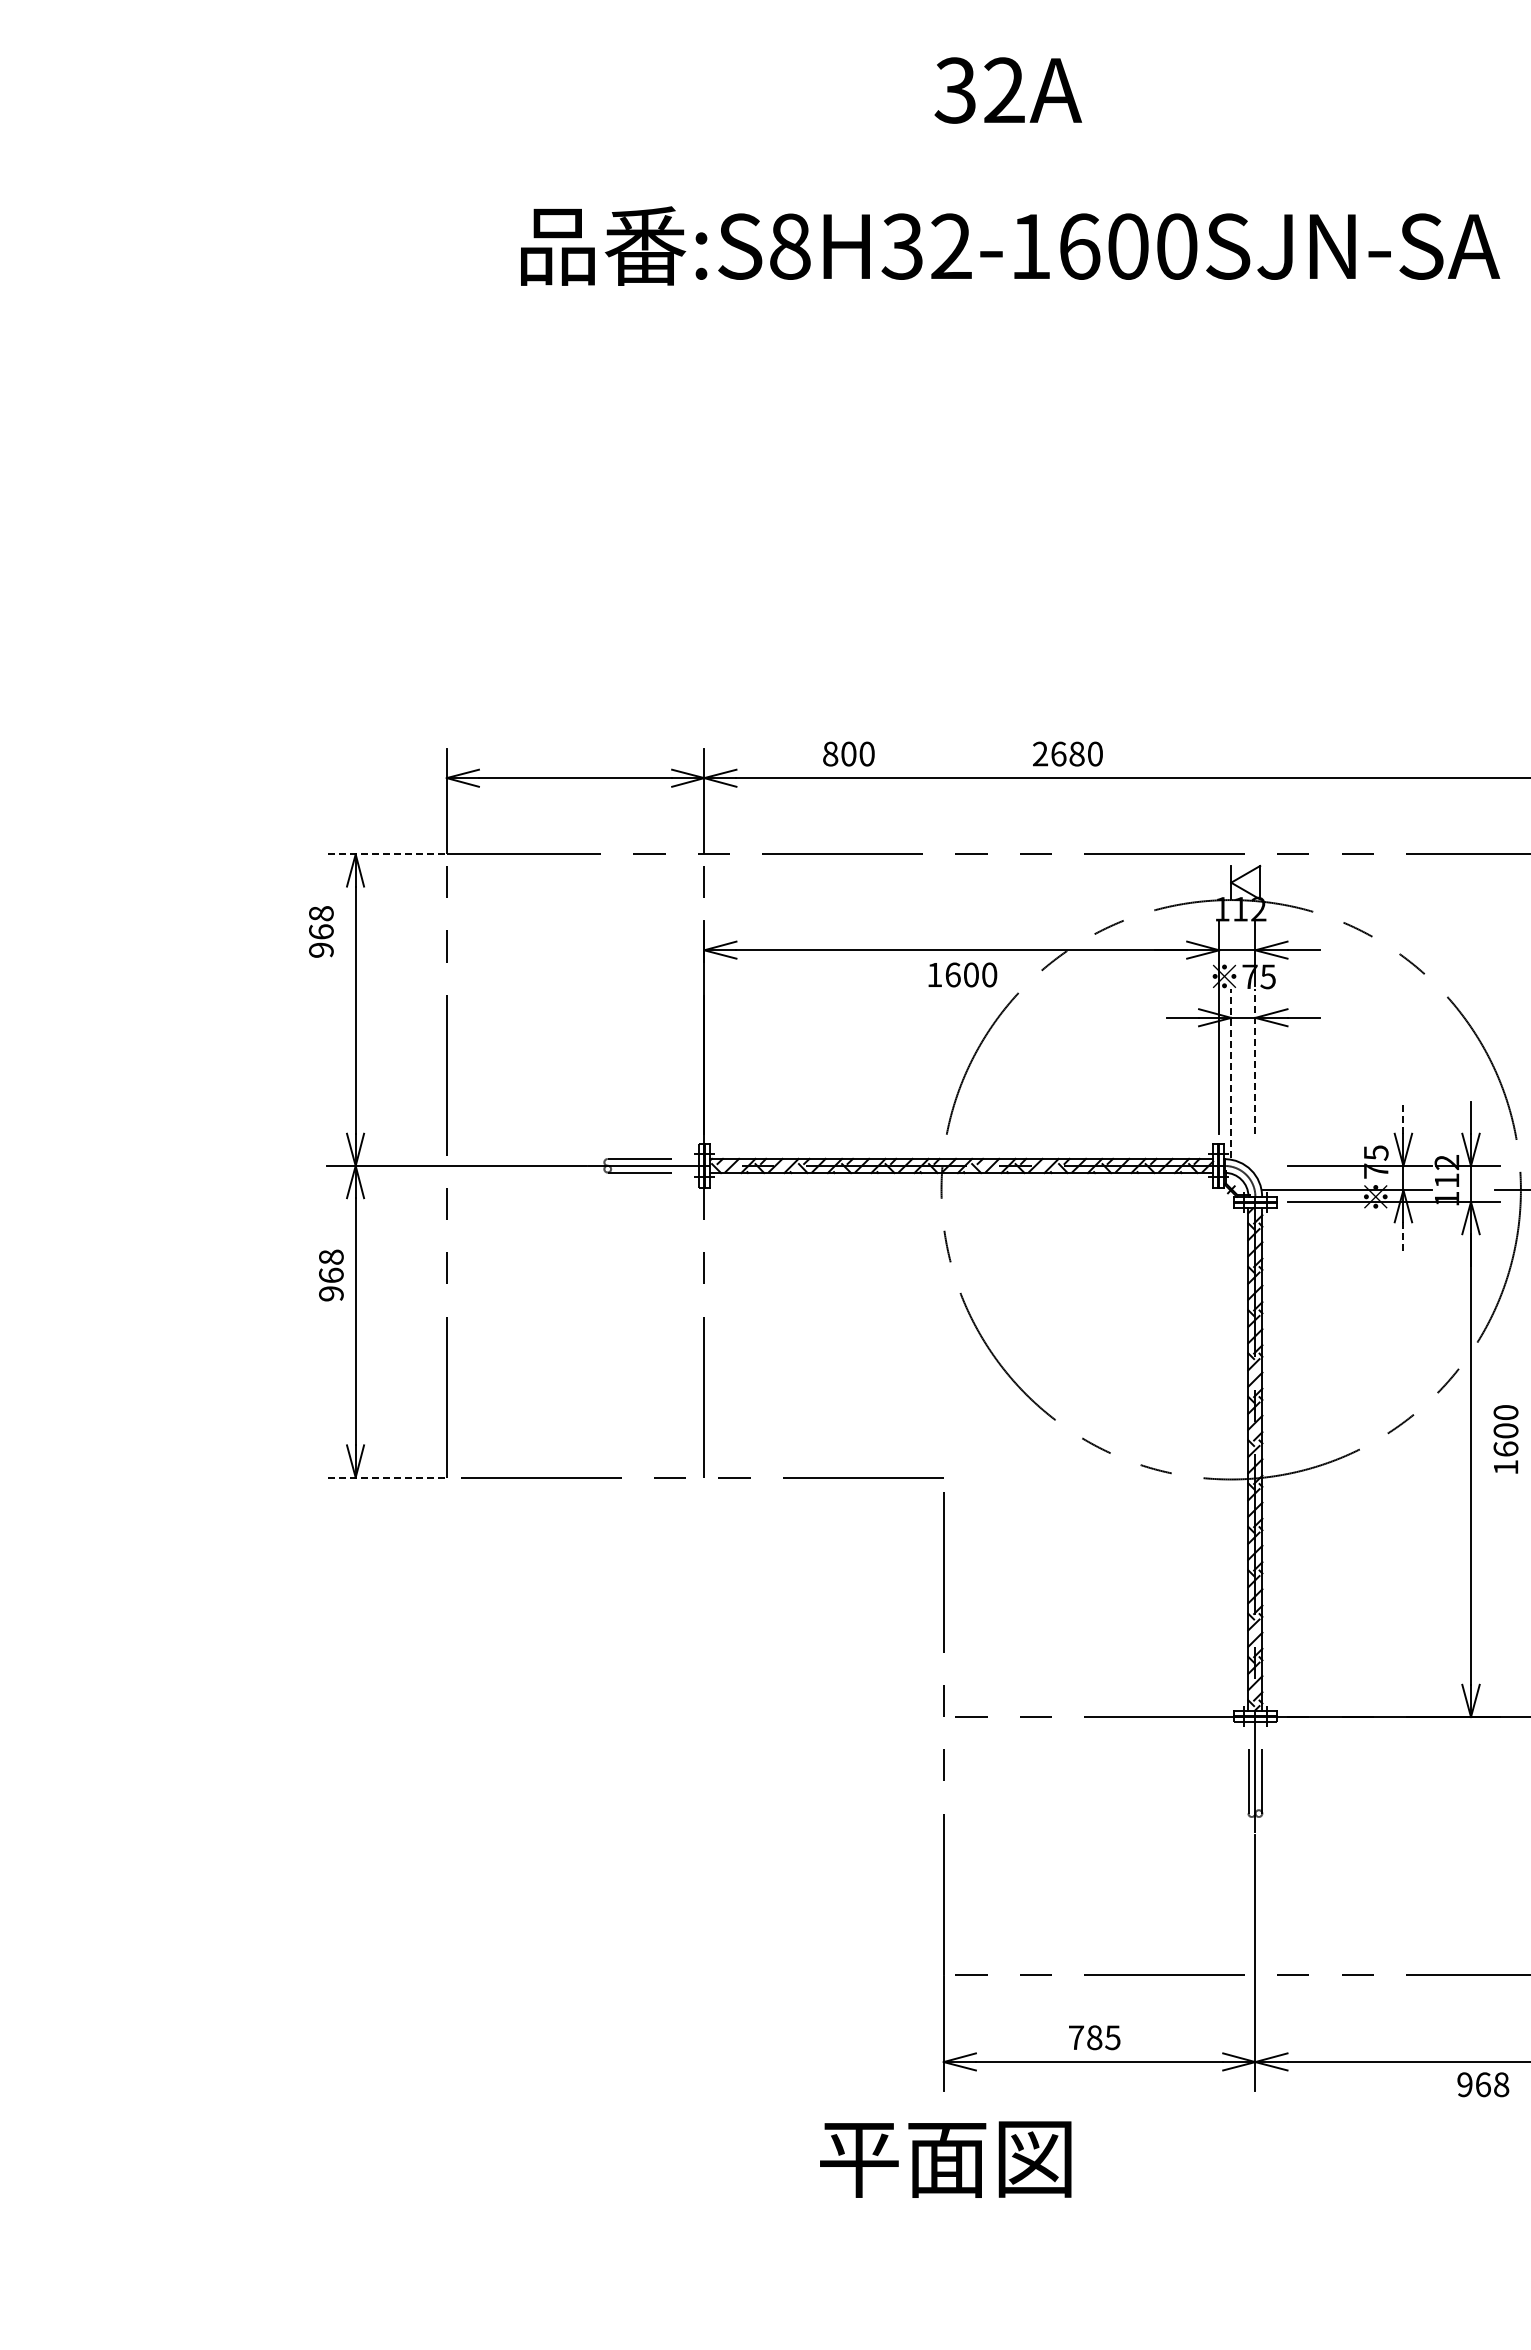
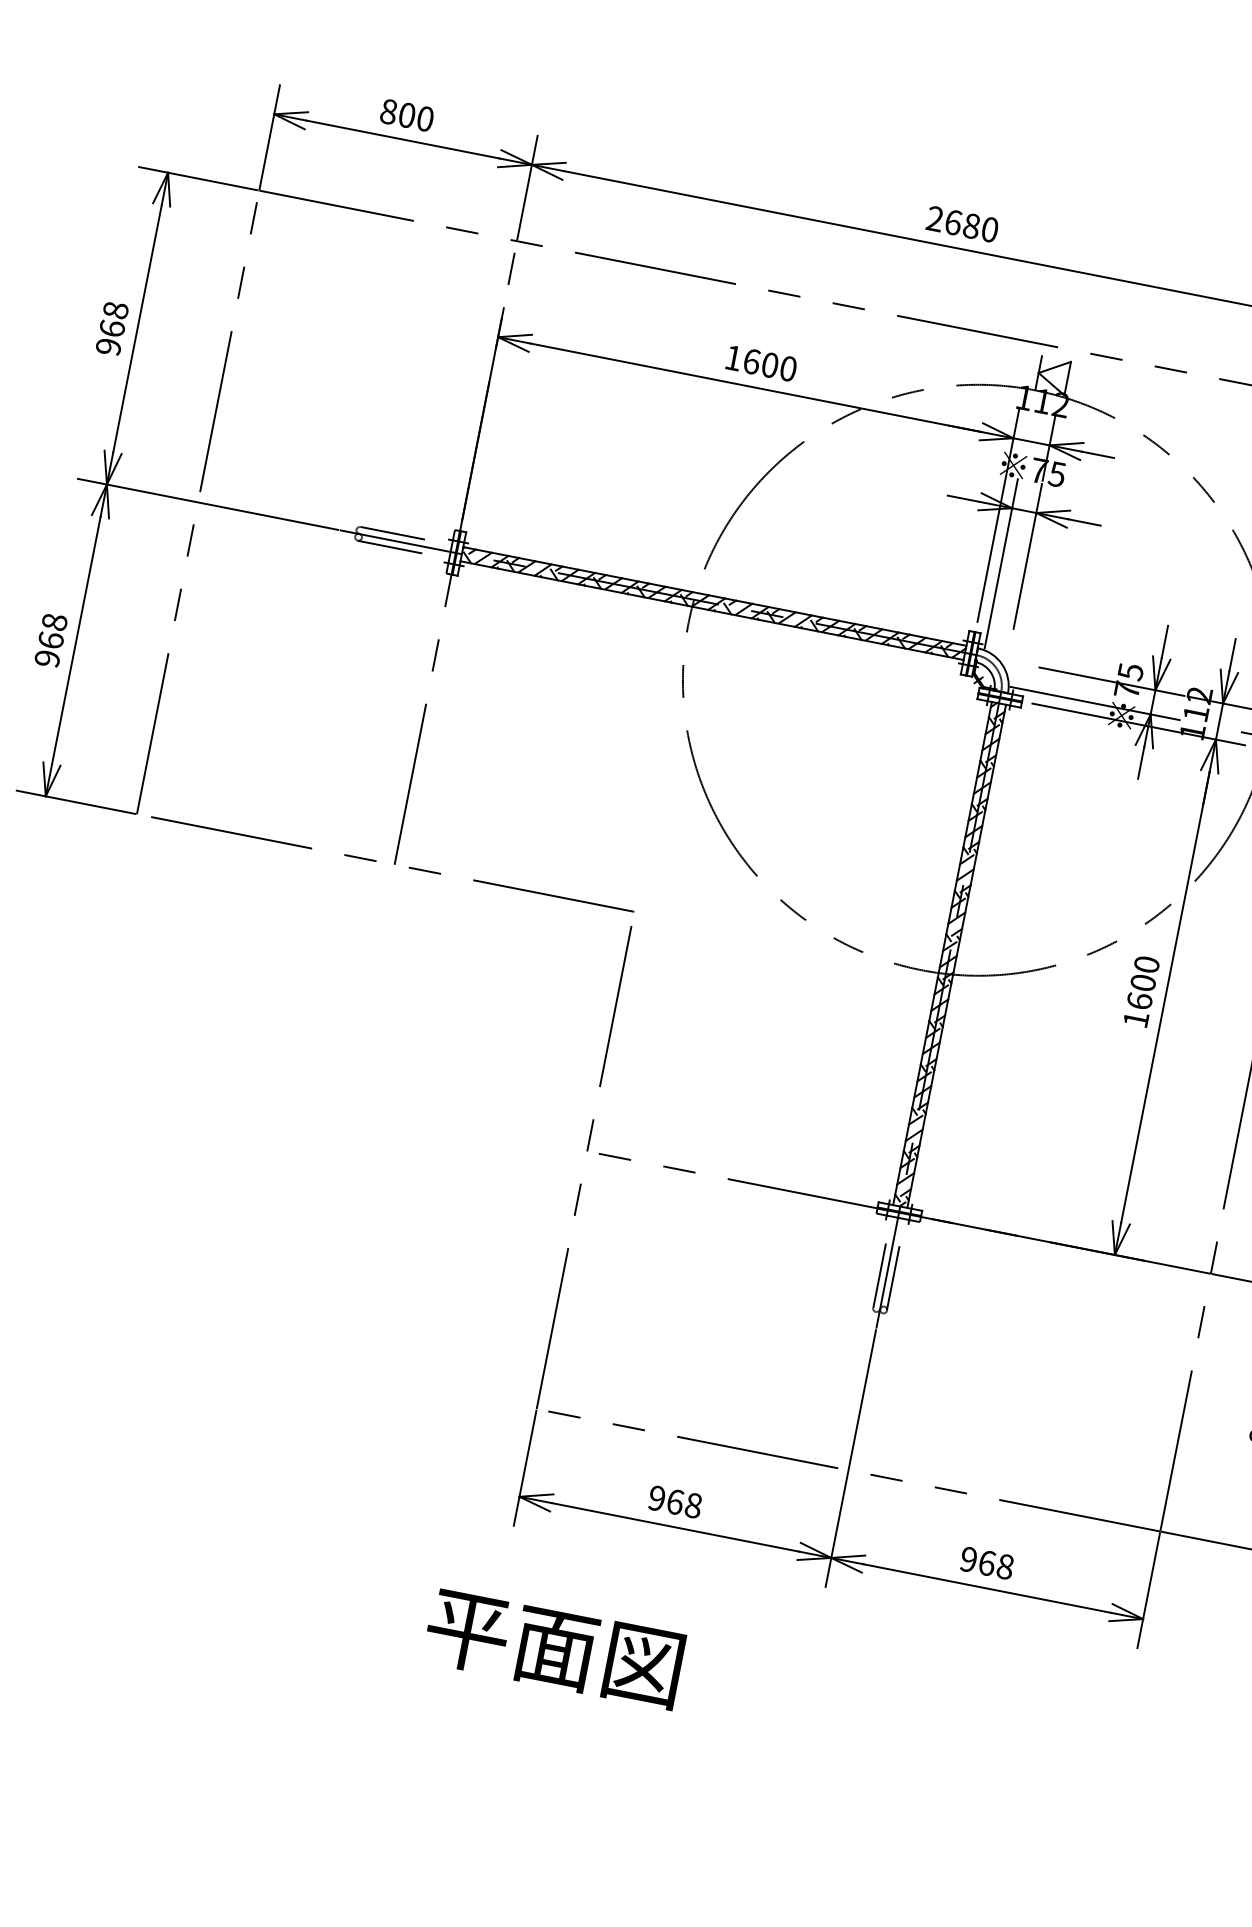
text: (848, 753) -> (406, 114), moved
text: (1067, 753) -> (962, 223), moved
line: (385, 854) -> (197, 178), dashed -> solid
text: (321, 931) -> (112, 328), moved
text: (962, 974) -> (761, 363), moved
line: (1255, 1060) -> (1028, 555), dashed -> solid
line: (1231, 1072) -> (1001, 562), dashed -> solid
line: (1403, 1117) -> (1165, 641), dashed -> solid
line: (1403, 1238) -> (1141, 762), dashed -> solid
text: (331, 1275) -> (51, 640), moved
text: (1505, 1439) -> (1141, 991), moved
line: (385, 1477) -> (75, 802), dashed -> solid
text: (1094, 2037) -> (675, 1501), 785 -> 968
text: (1483, 2084) -> (987, 1563), moved
text: (945, 2159) -> (553, 1648), moved

